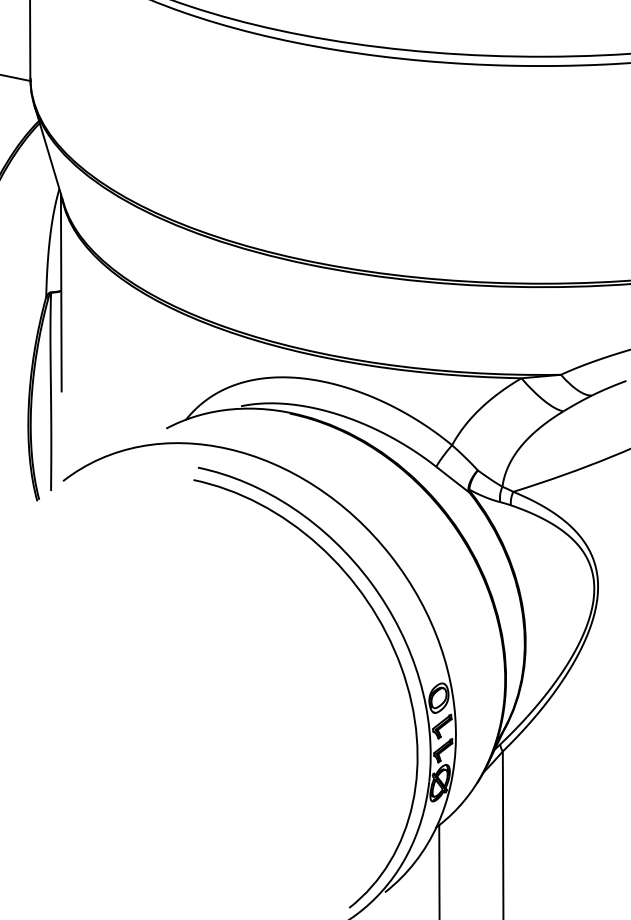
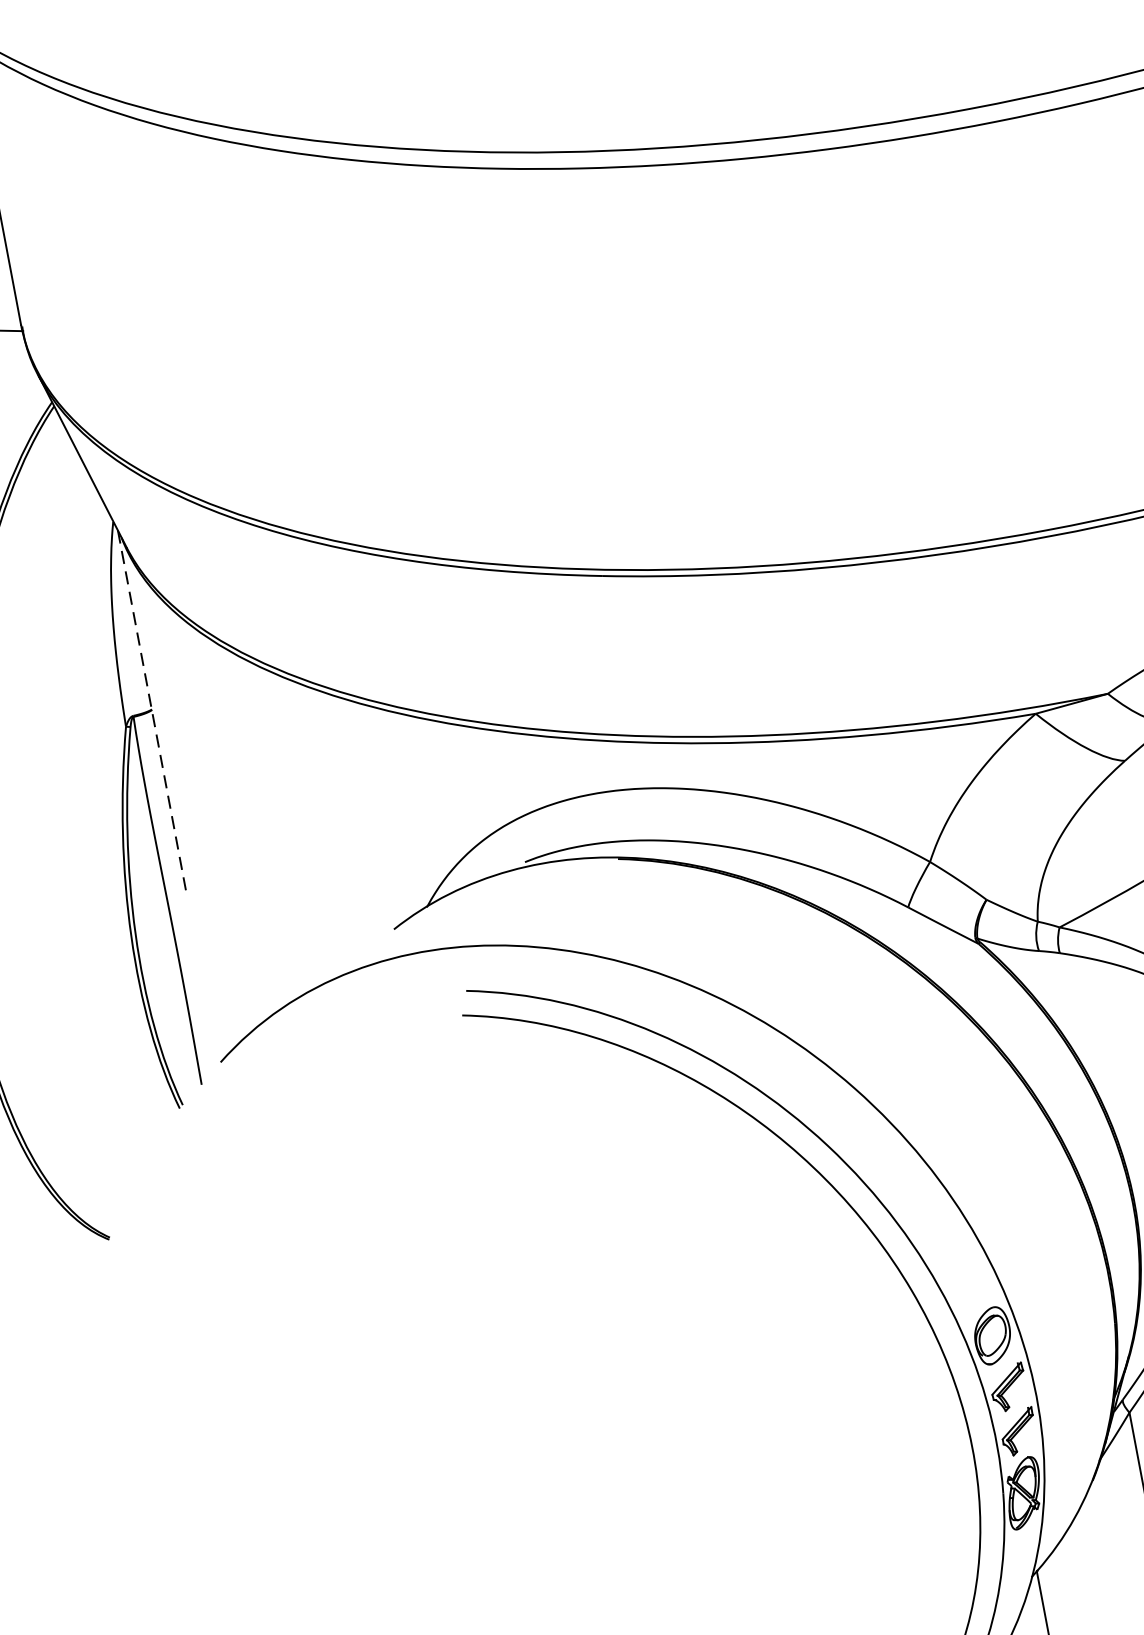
line: (61, 292) -> (152, 712), solid -> dashed

